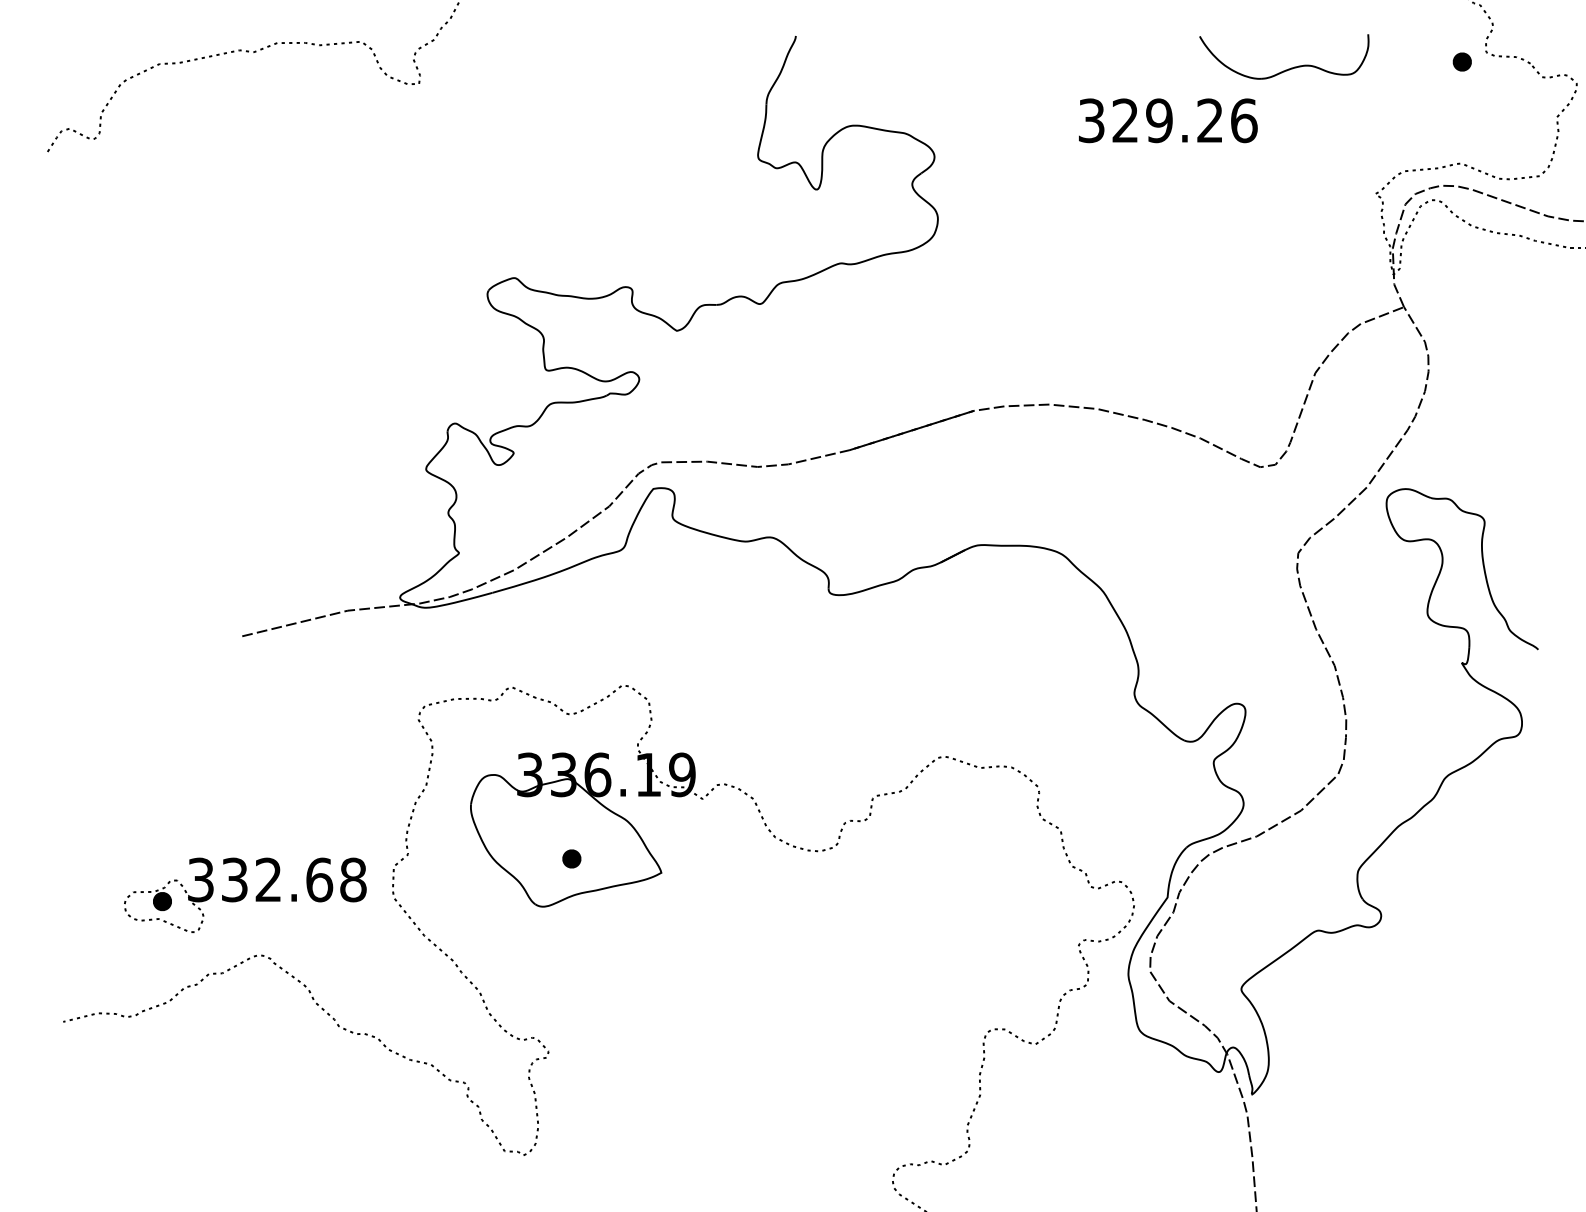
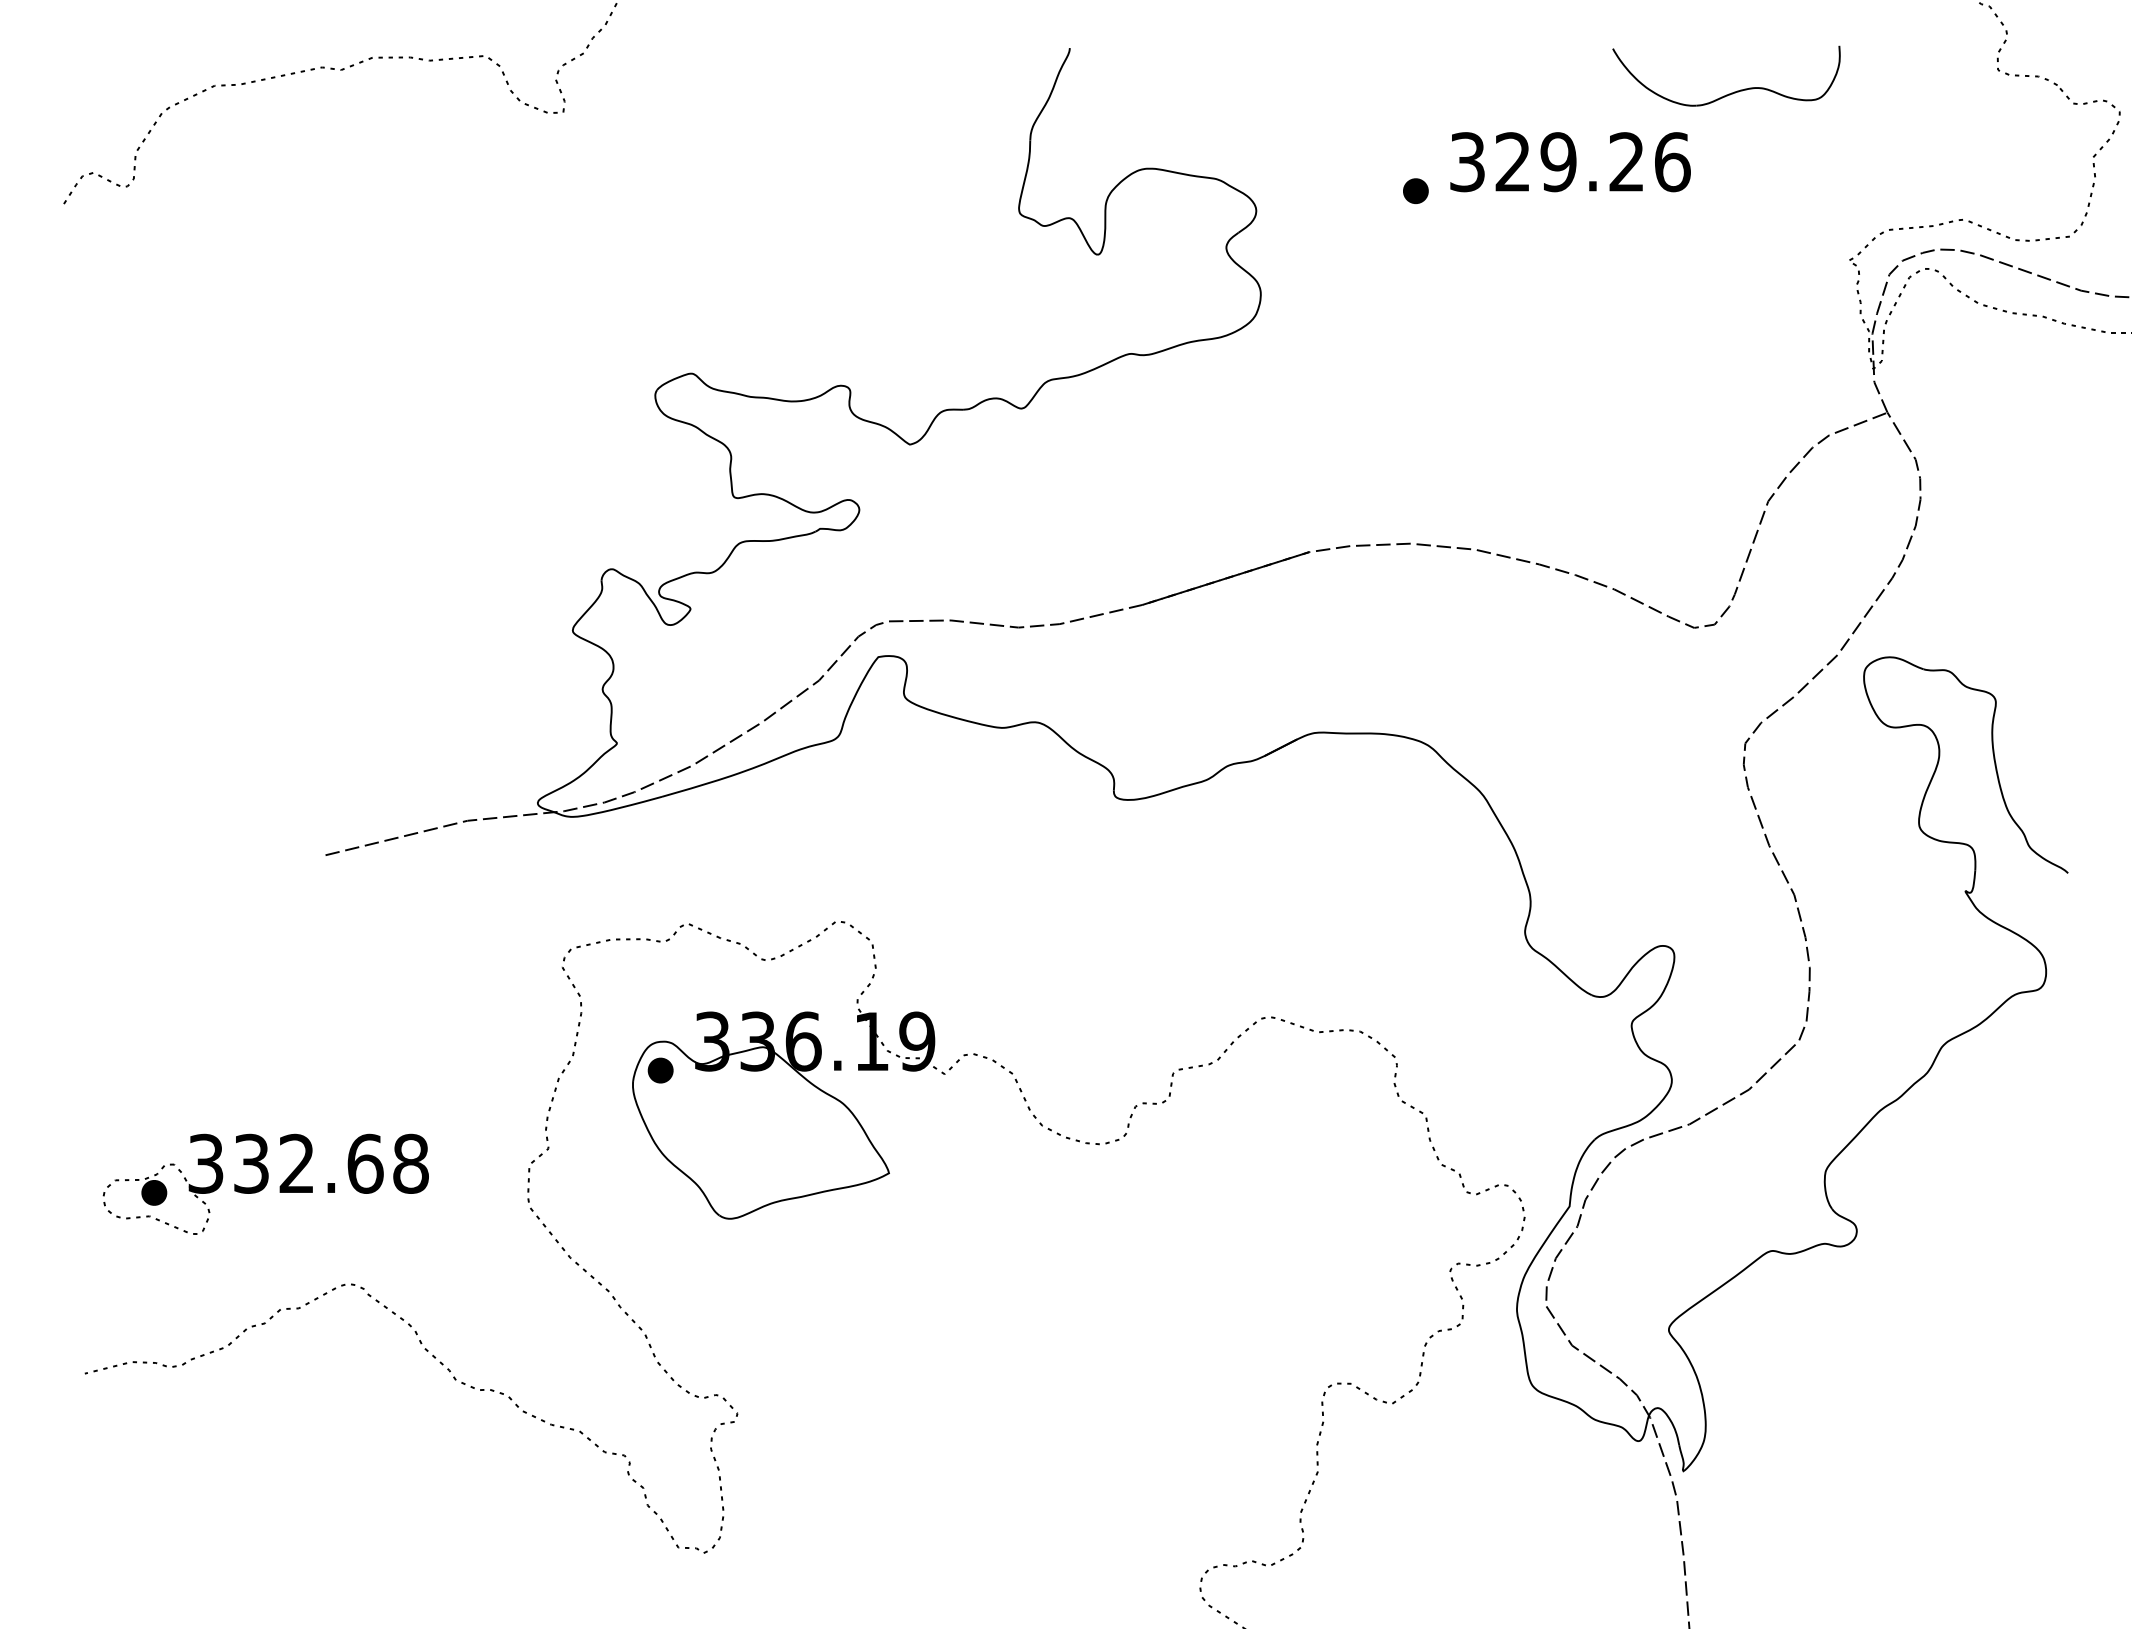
part: (1462, 61) -> (1415, 190), moved
part: (571, 858) -> (660, 1070), moved
part: (245, 894) -> (265, 1183), moved

